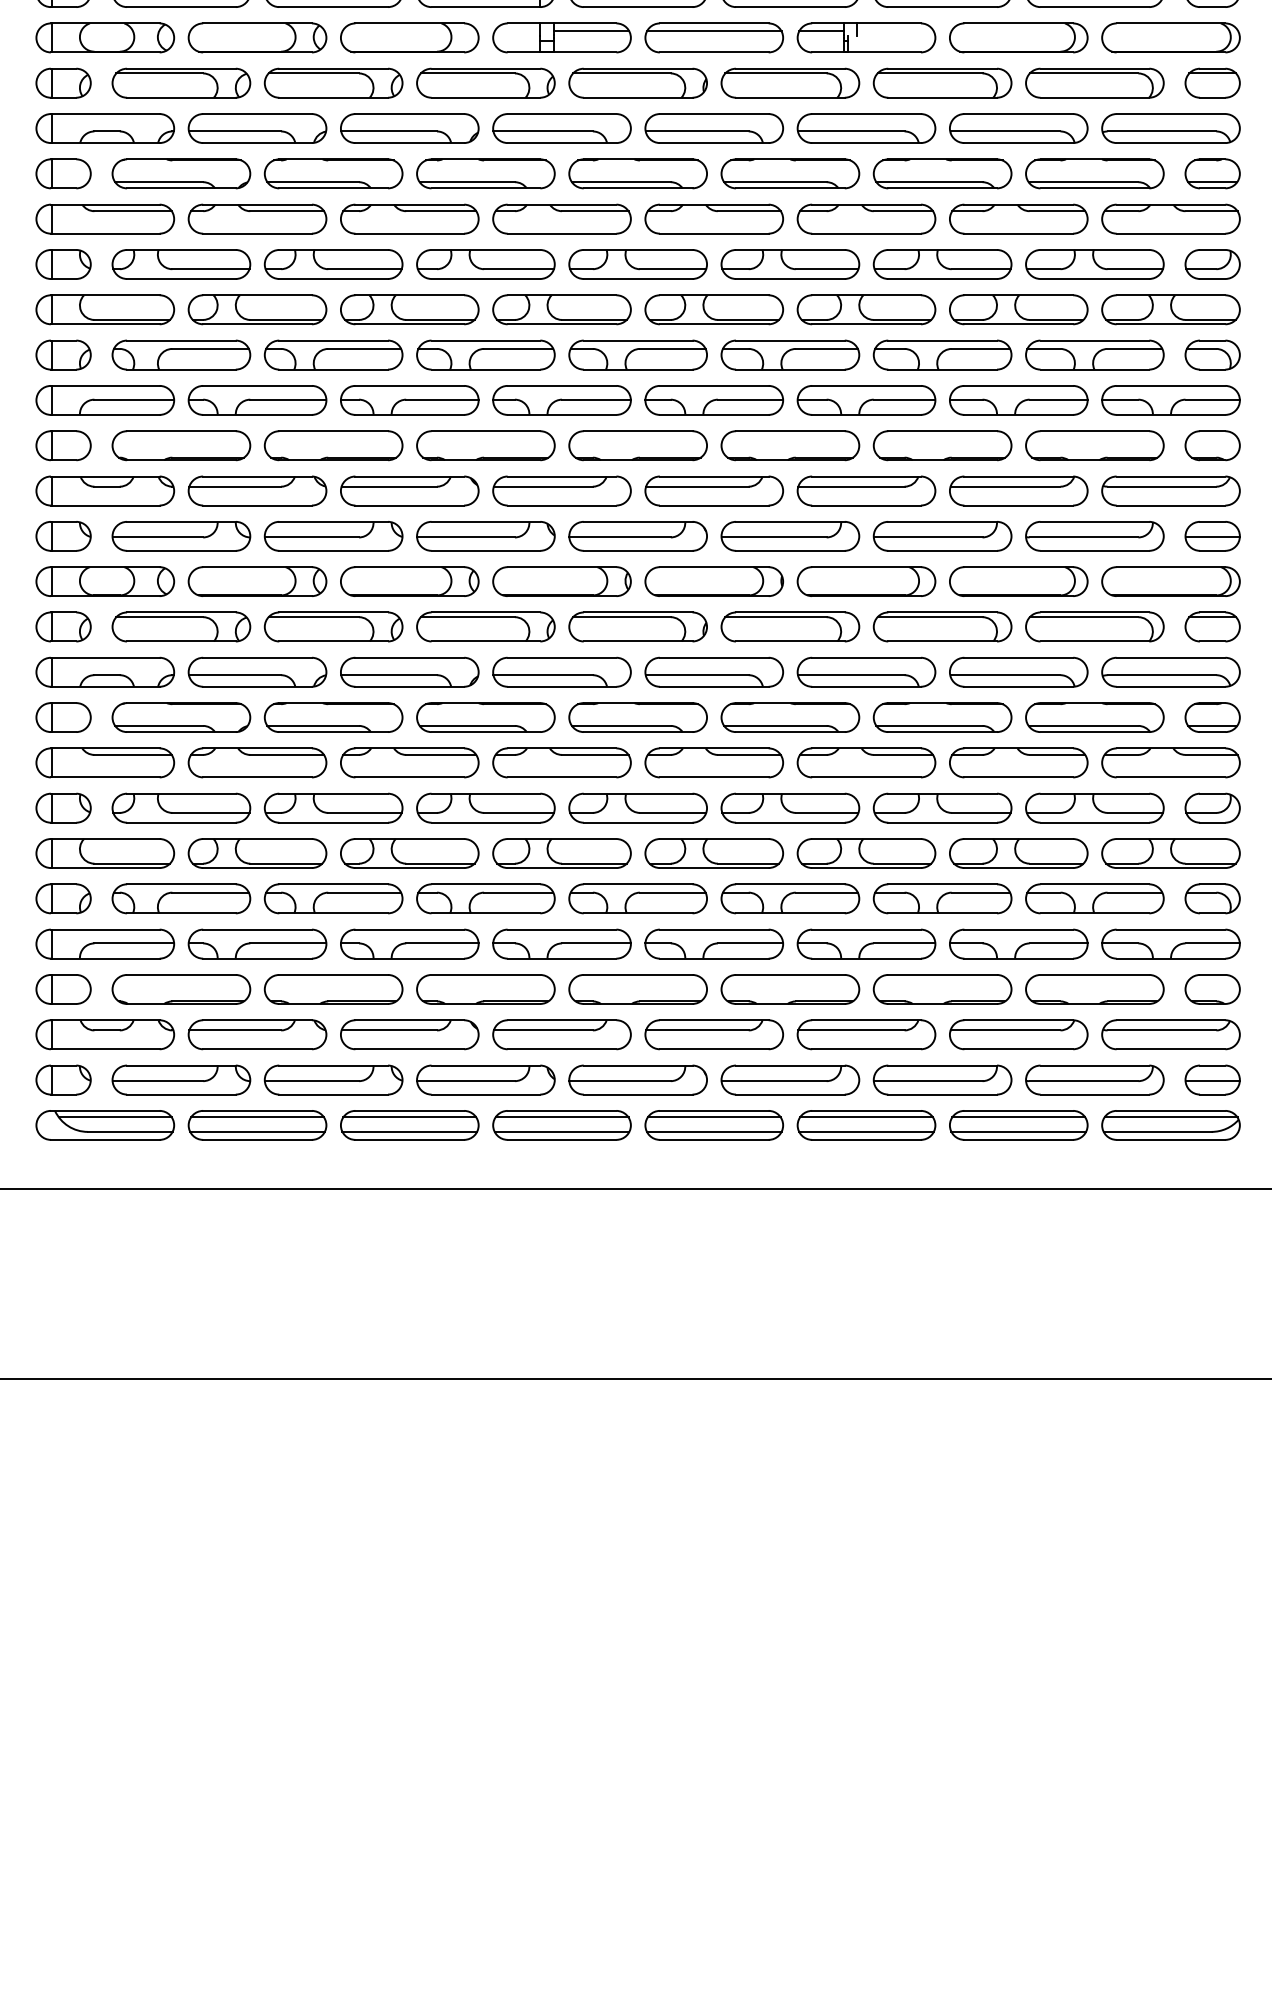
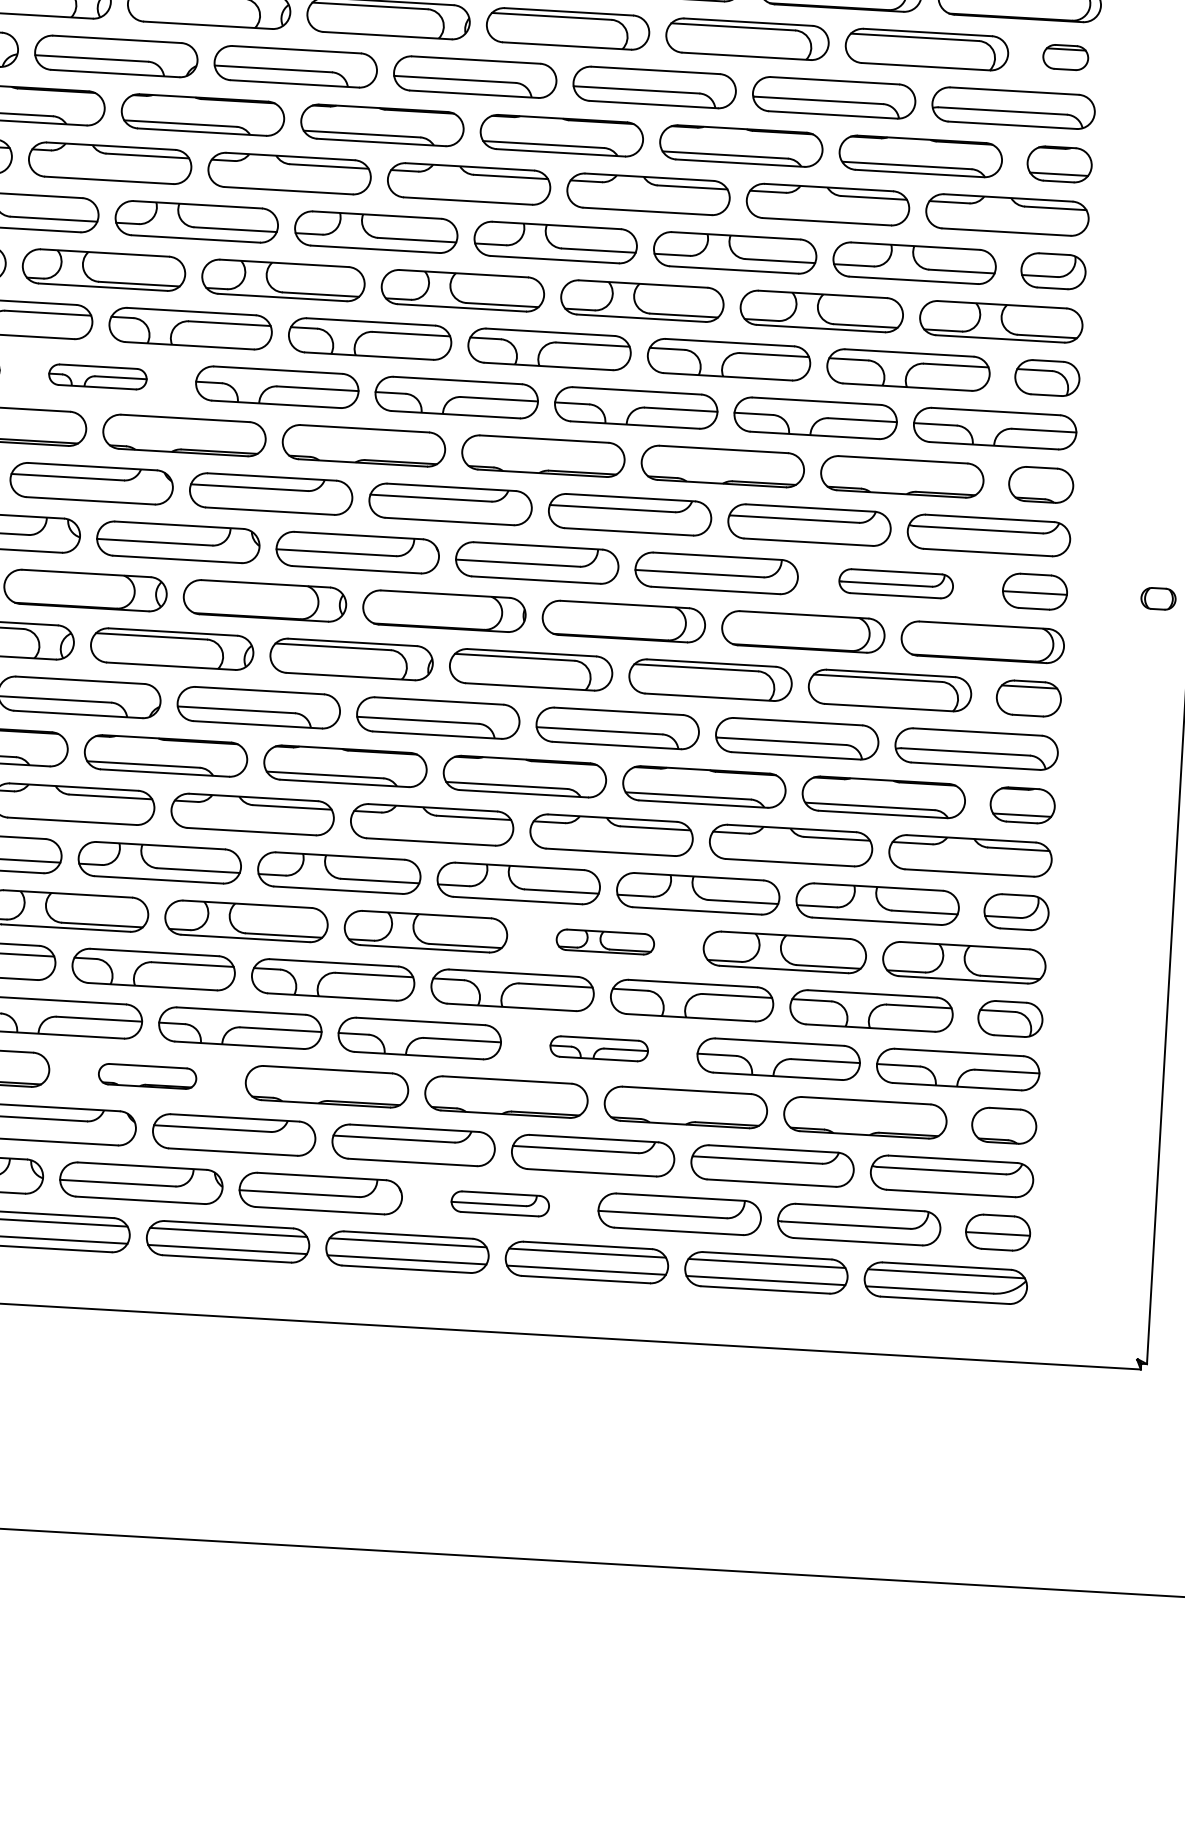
part: (1212, 82) -> (1065, 56), size x0.7
part: (409, 400) -> (97, 376), size x0.6
part: (1094, 536) -> (895, 583), size x0.7
part: (866, 853) -> (605, 942), size x0.6
part: (866, 943) -> (599, 1048), size x0.6
part: (485, 989) -> (147, 1076), size x0.6
part: (790, 1079) -> (500, 1203), size x0.6

